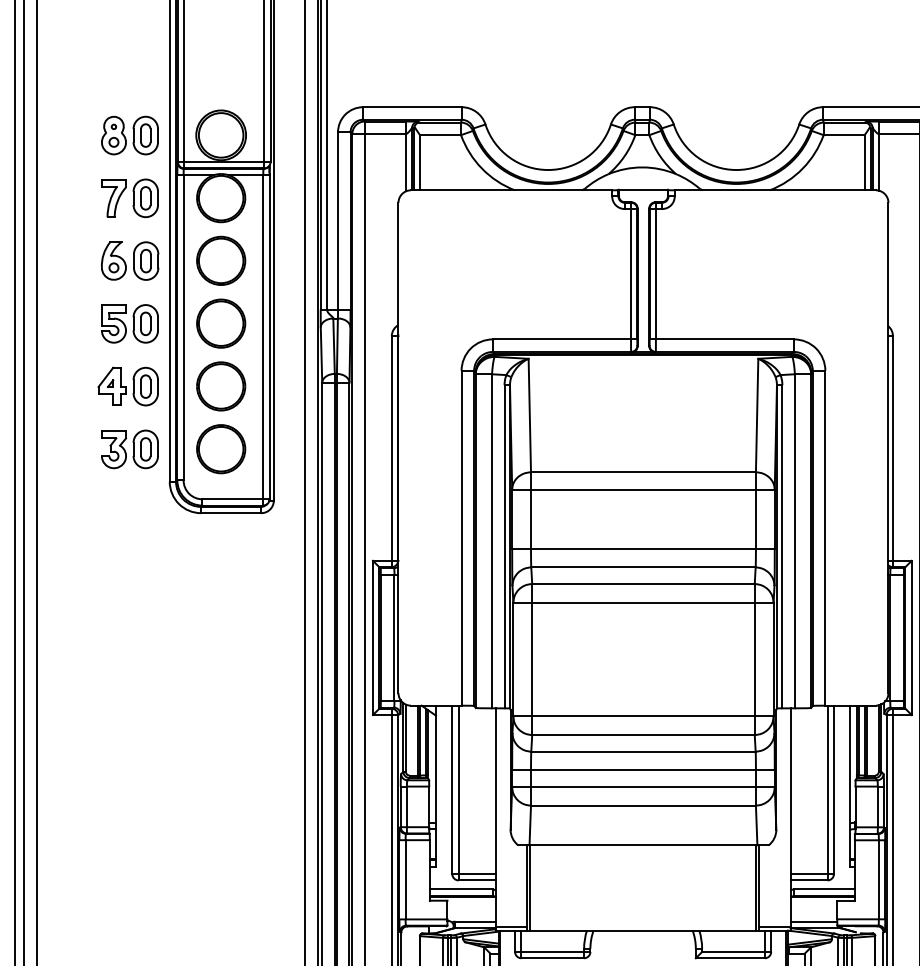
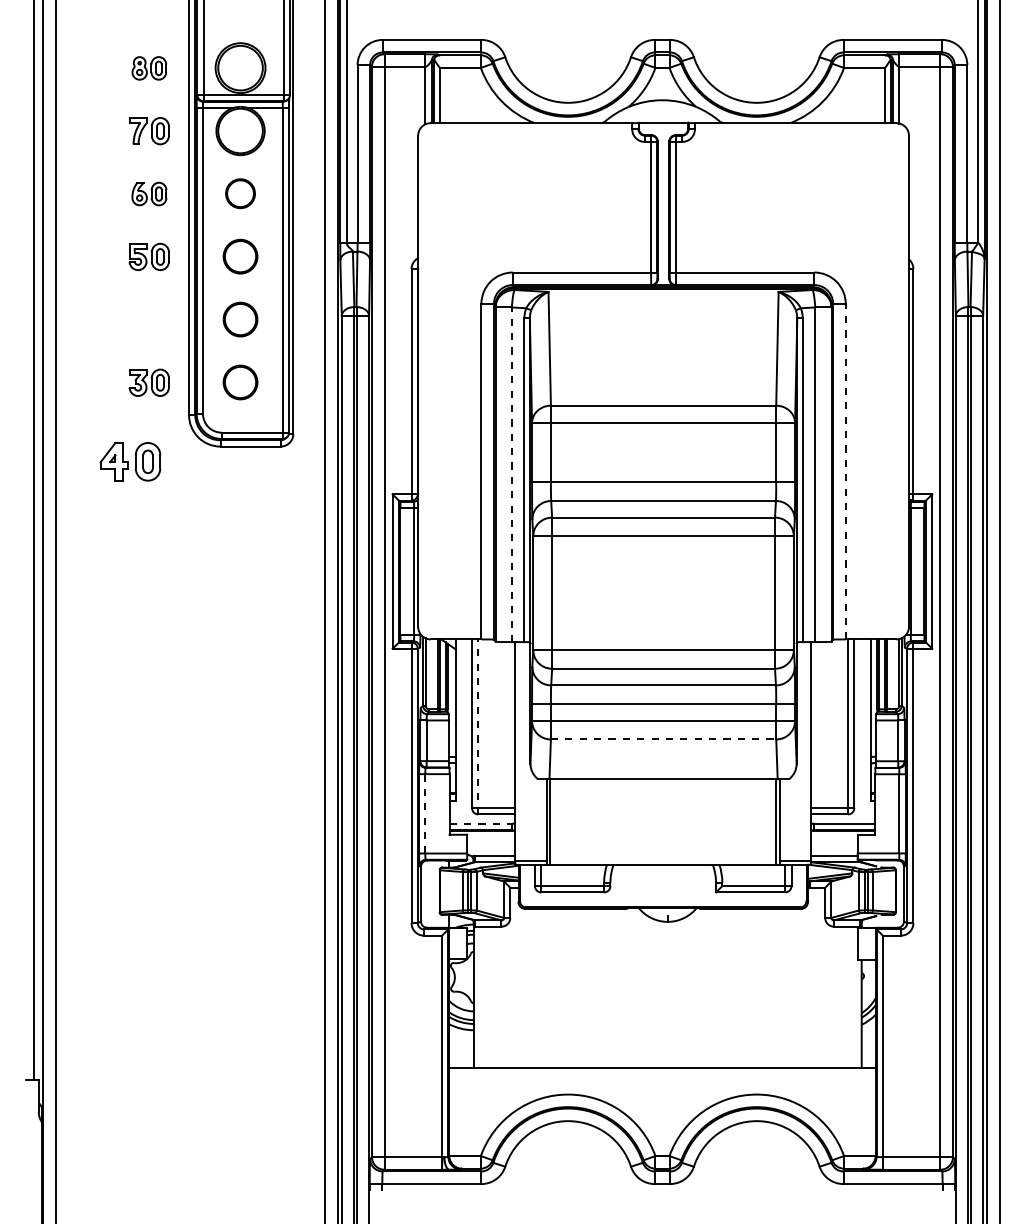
part: (130, 135) -> (149, 68), size x0.6
part: (130, 197) -> (149, 130), size x0.7
part: (130, 260) -> (149, 193), size x0.6
part: (221, 260) -> (240, 193), size x0.6
part: (130, 323) -> (149, 256), size x0.7
part: (221, 323) -> (240, 256), size x0.7
part: (128, 386) -> (130, 461), moved
part: (221, 386) -> (240, 319), size x0.7
part: (130, 449) -> (149, 382), size x0.7
circle: (221, 449) -> (240, 382), size x0.7
line: (825, 538) -> (845, 471), solid -> dashed
line: (491, 541) -> (511, 474), solid -> dashed
line: (458, 792) -> (478, 726), solid -> dashed
line: (643, 805) -> (663, 739), solid -> dashed
line: (405, 879) -> (425, 813), solid -> dashed
line: (461, 889) -> (481, 823), solid -> dashed

